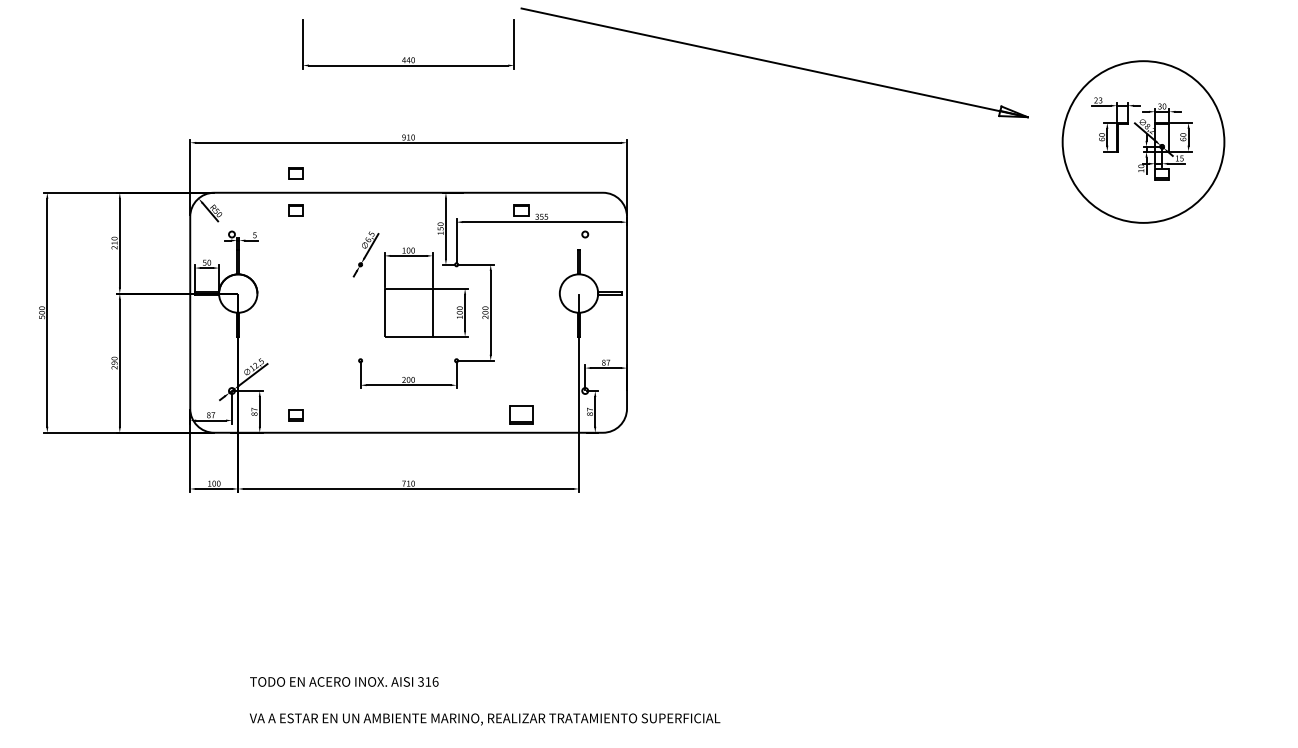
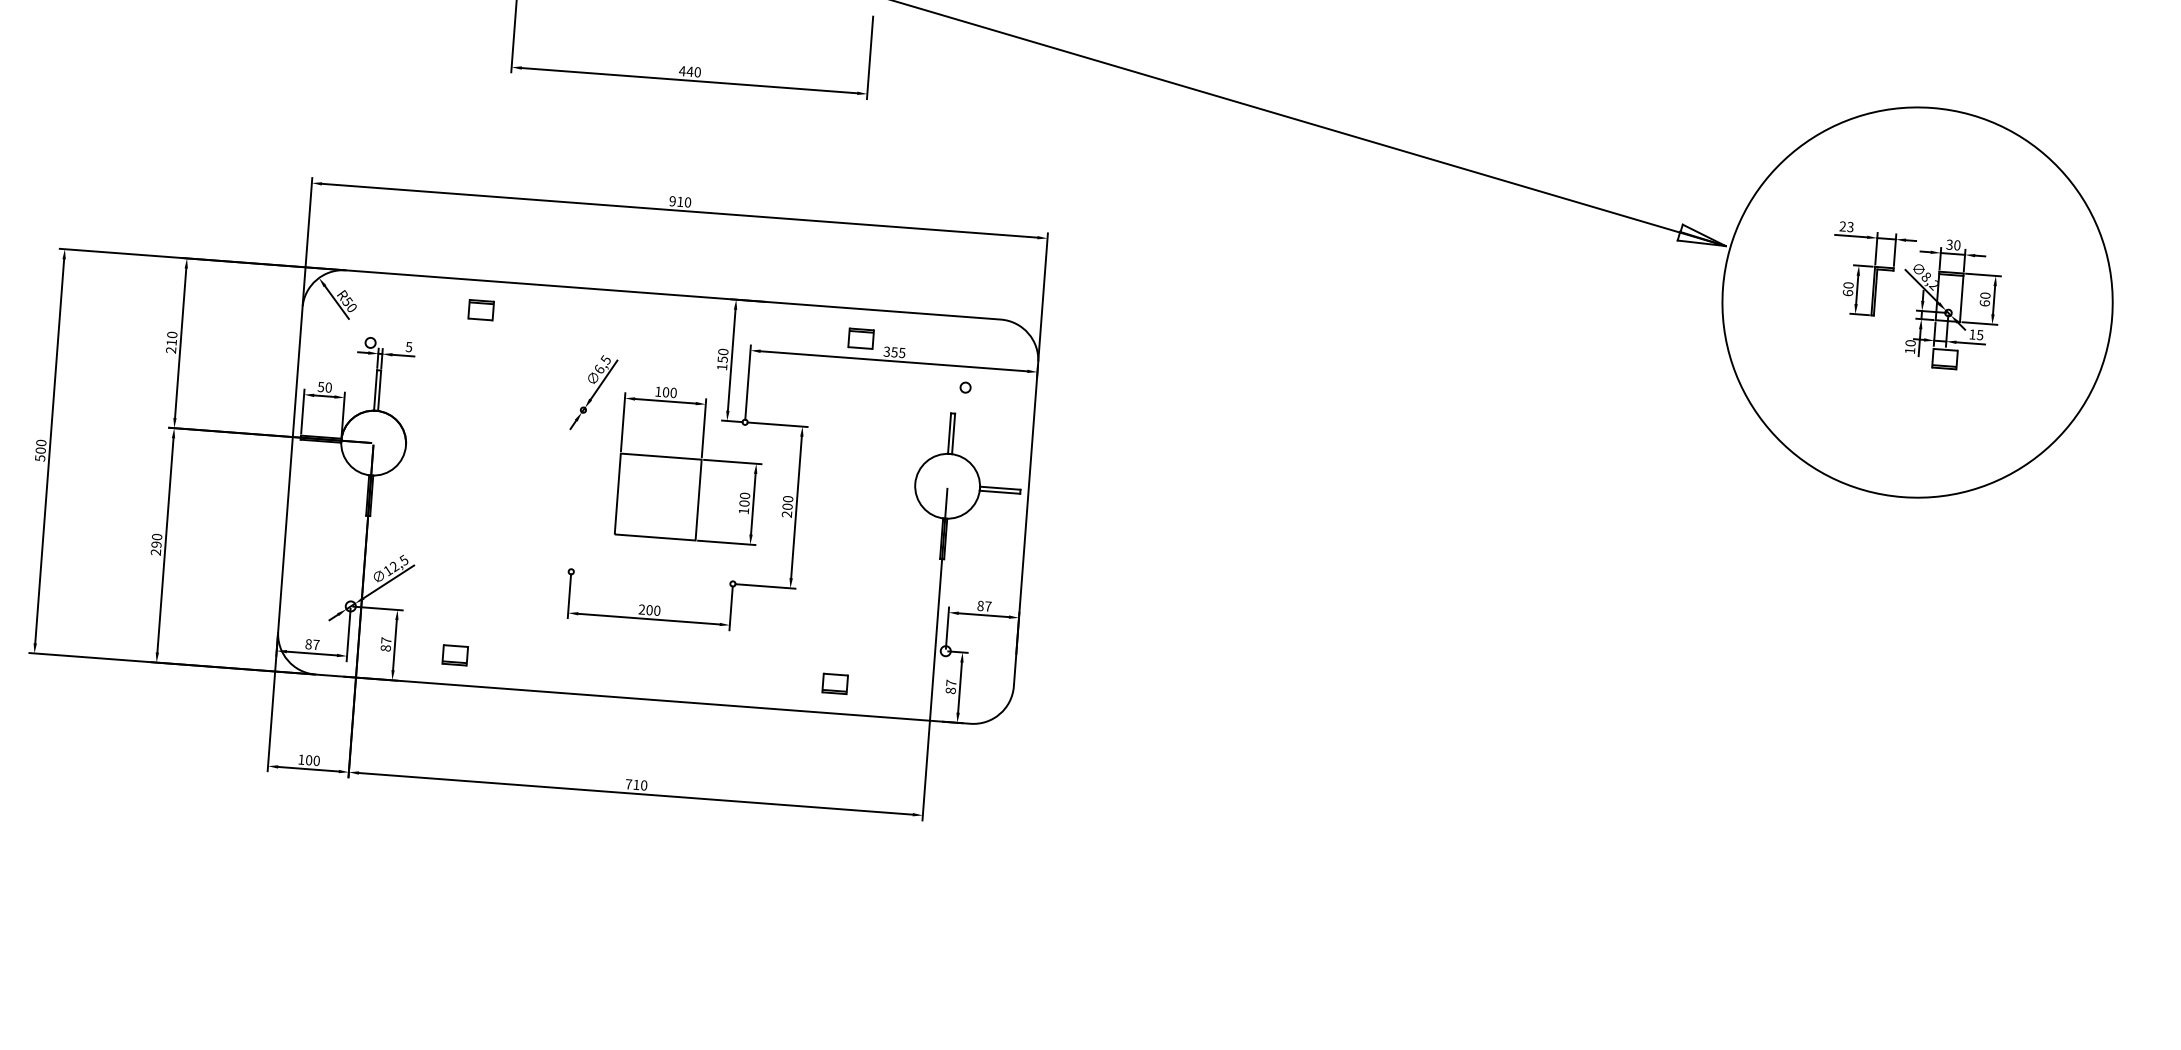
circle: (1143, 141) -> (1917, 301), size x1.43
part: (295, 173) -> (485, 248), removed
part: (521, 415) -> (835, 684), size x0.62

